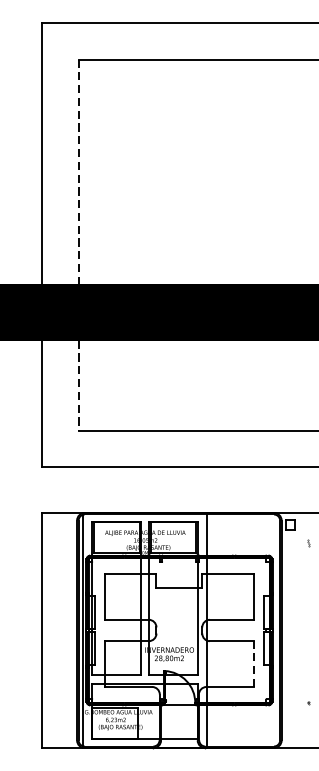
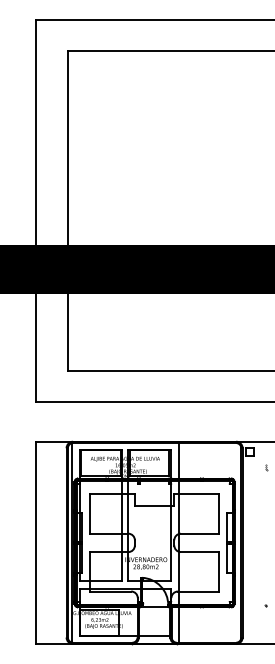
line: (78, 245) -> (67, 211), dashed -> solid
line: (254, 663) -> (219, 571), dashed -> solid

